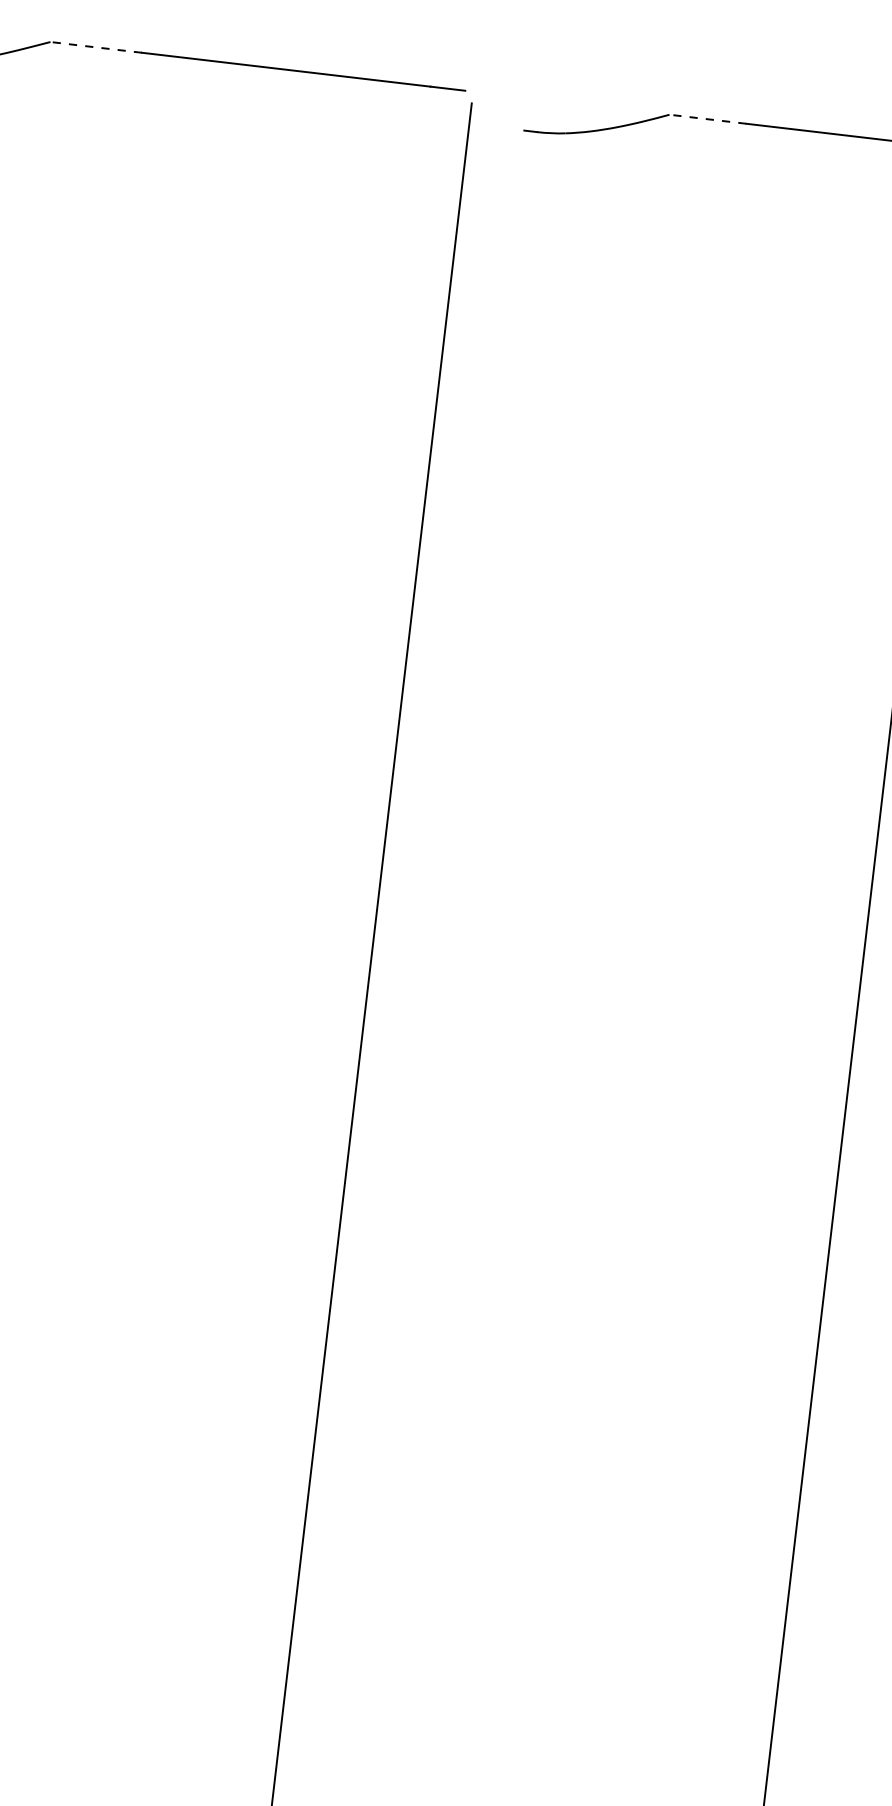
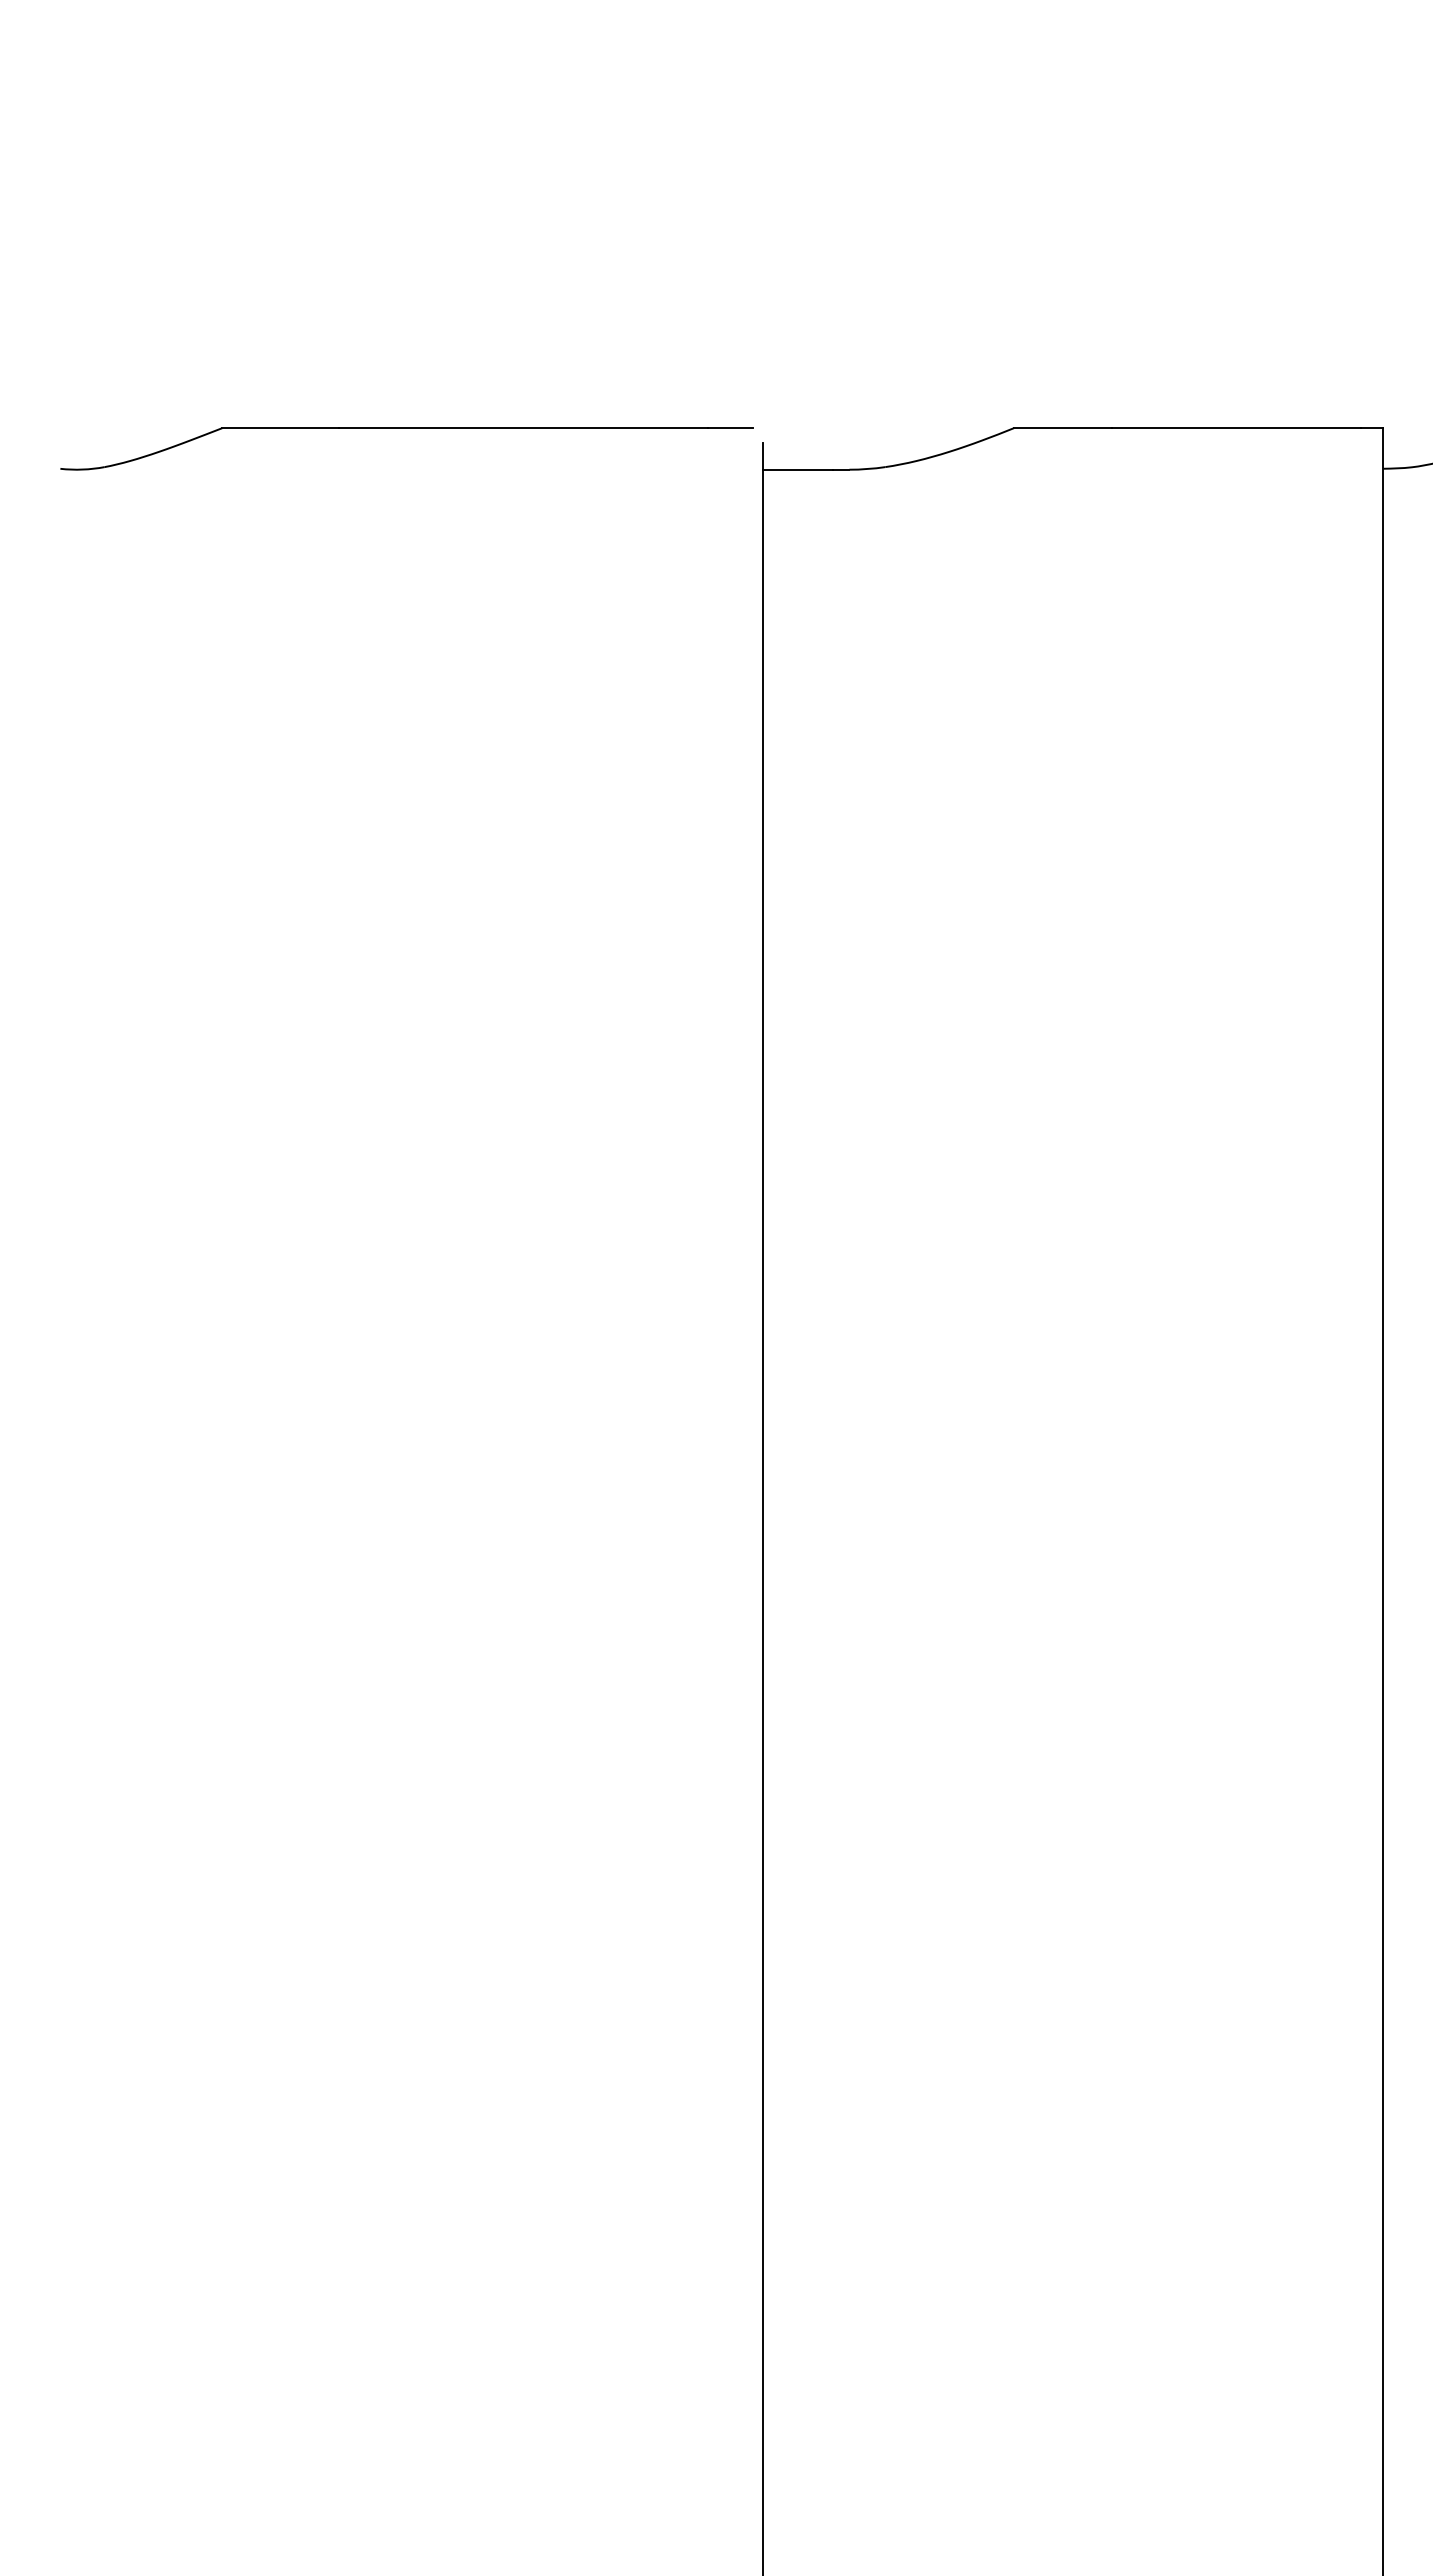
line: (96, 47) -> (280, 428), dashed -> solid
line: (707, 119) -> (1062, 428), dashed -> solid
line: (496, 127) -> (797, 469), added

